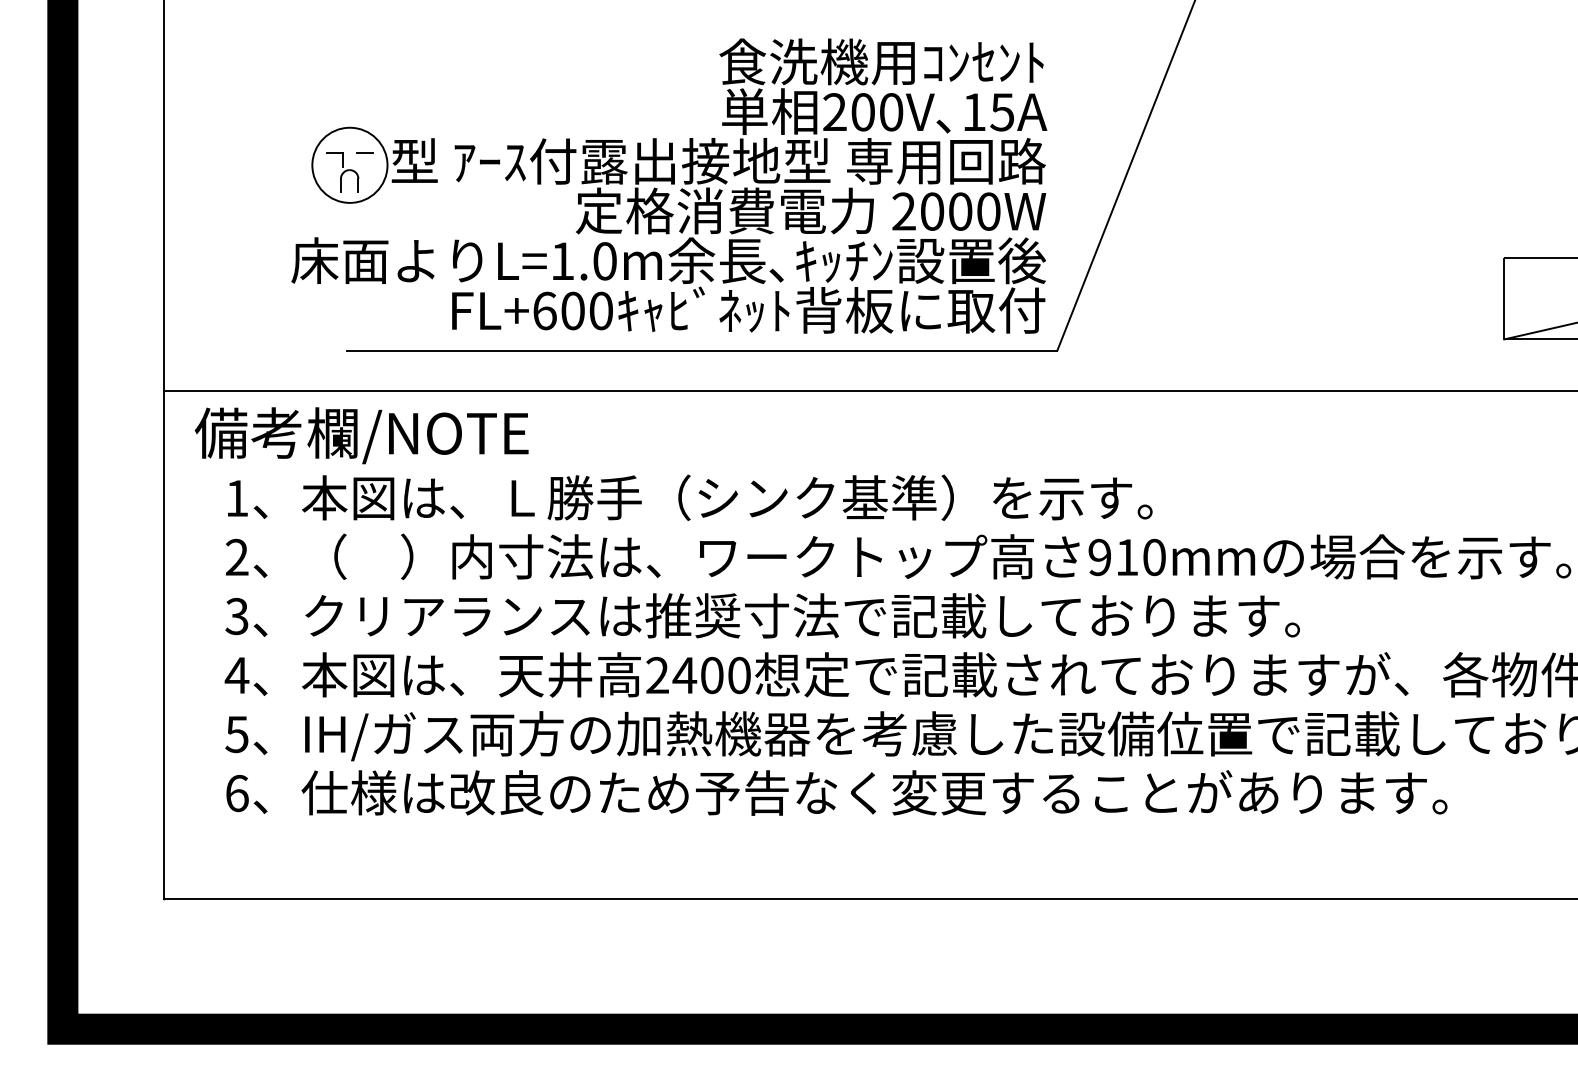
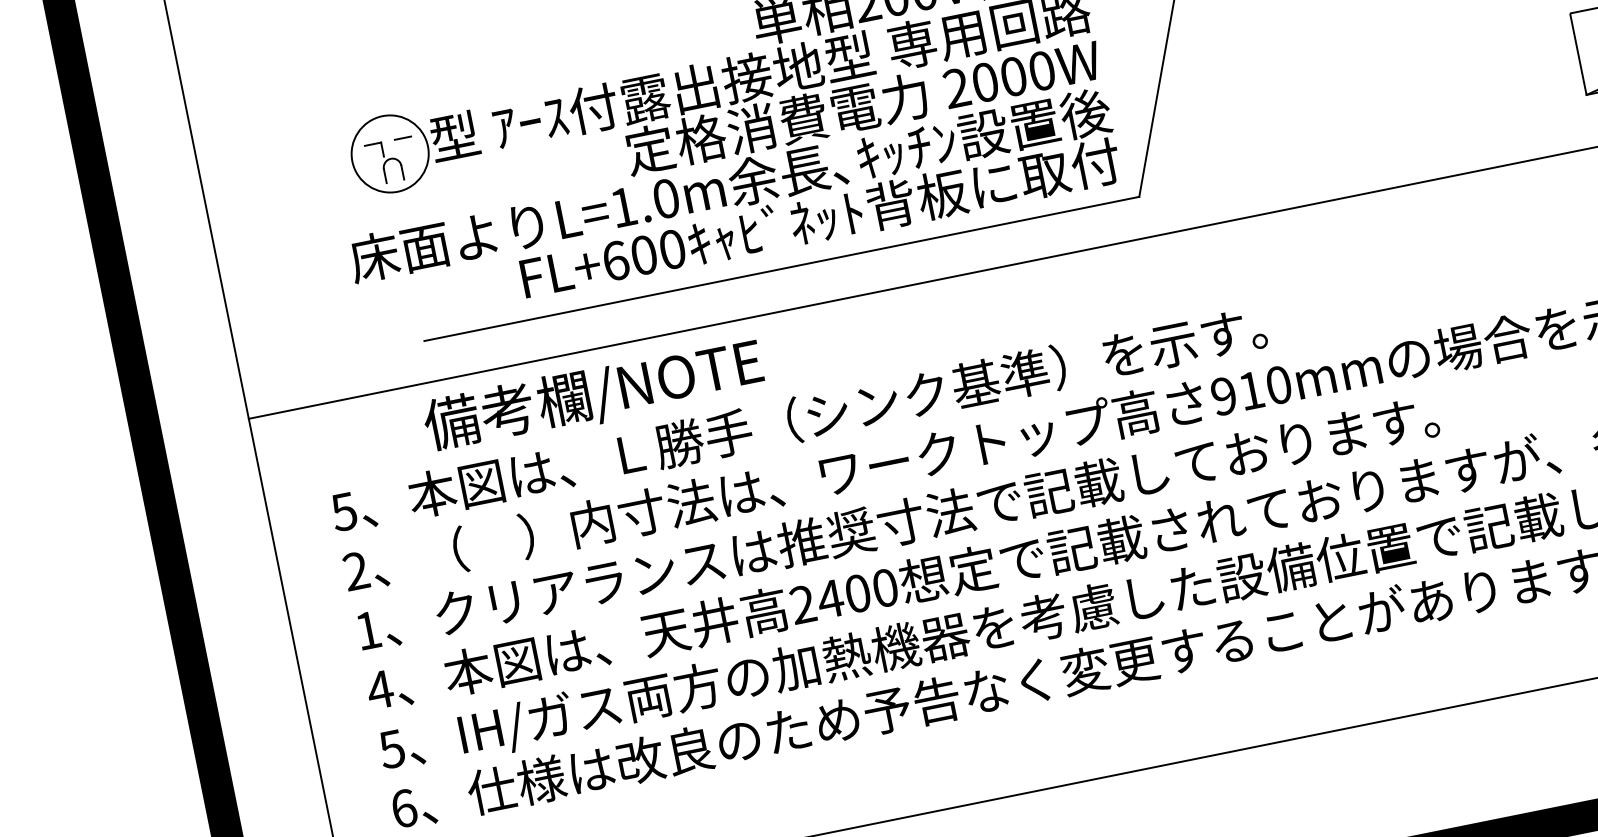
text: (361, 435) -> (593, 395), moved
text: (236, 498) -> (343, 512), 1 -> 5
text: (236, 616) -> (367, 630), 3 -> 1

